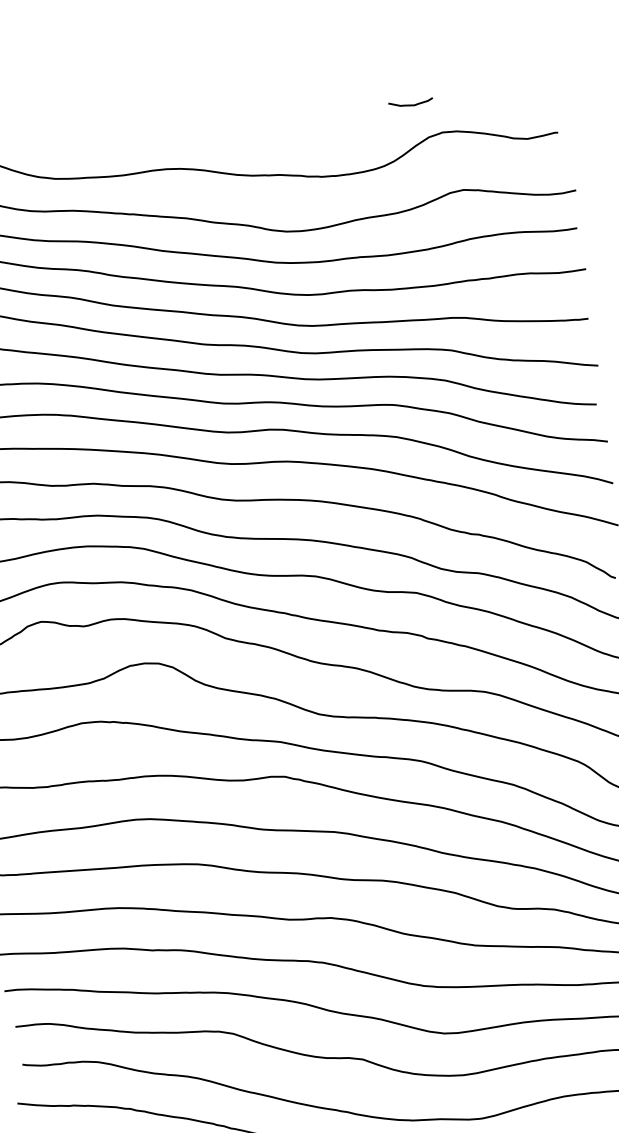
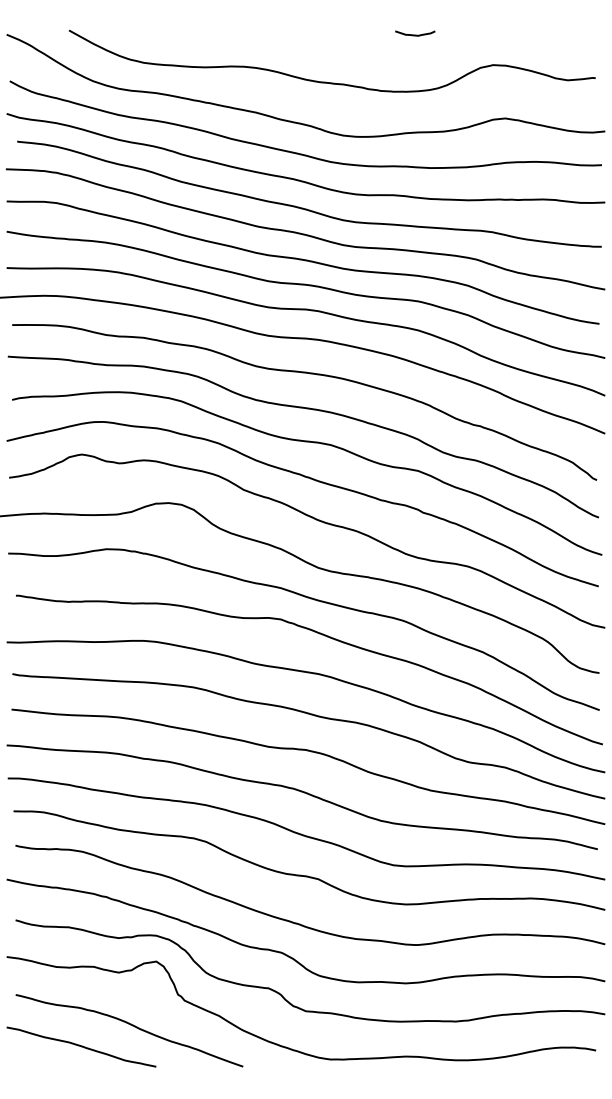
curve: (411, 104) -> (415, 34), moved

